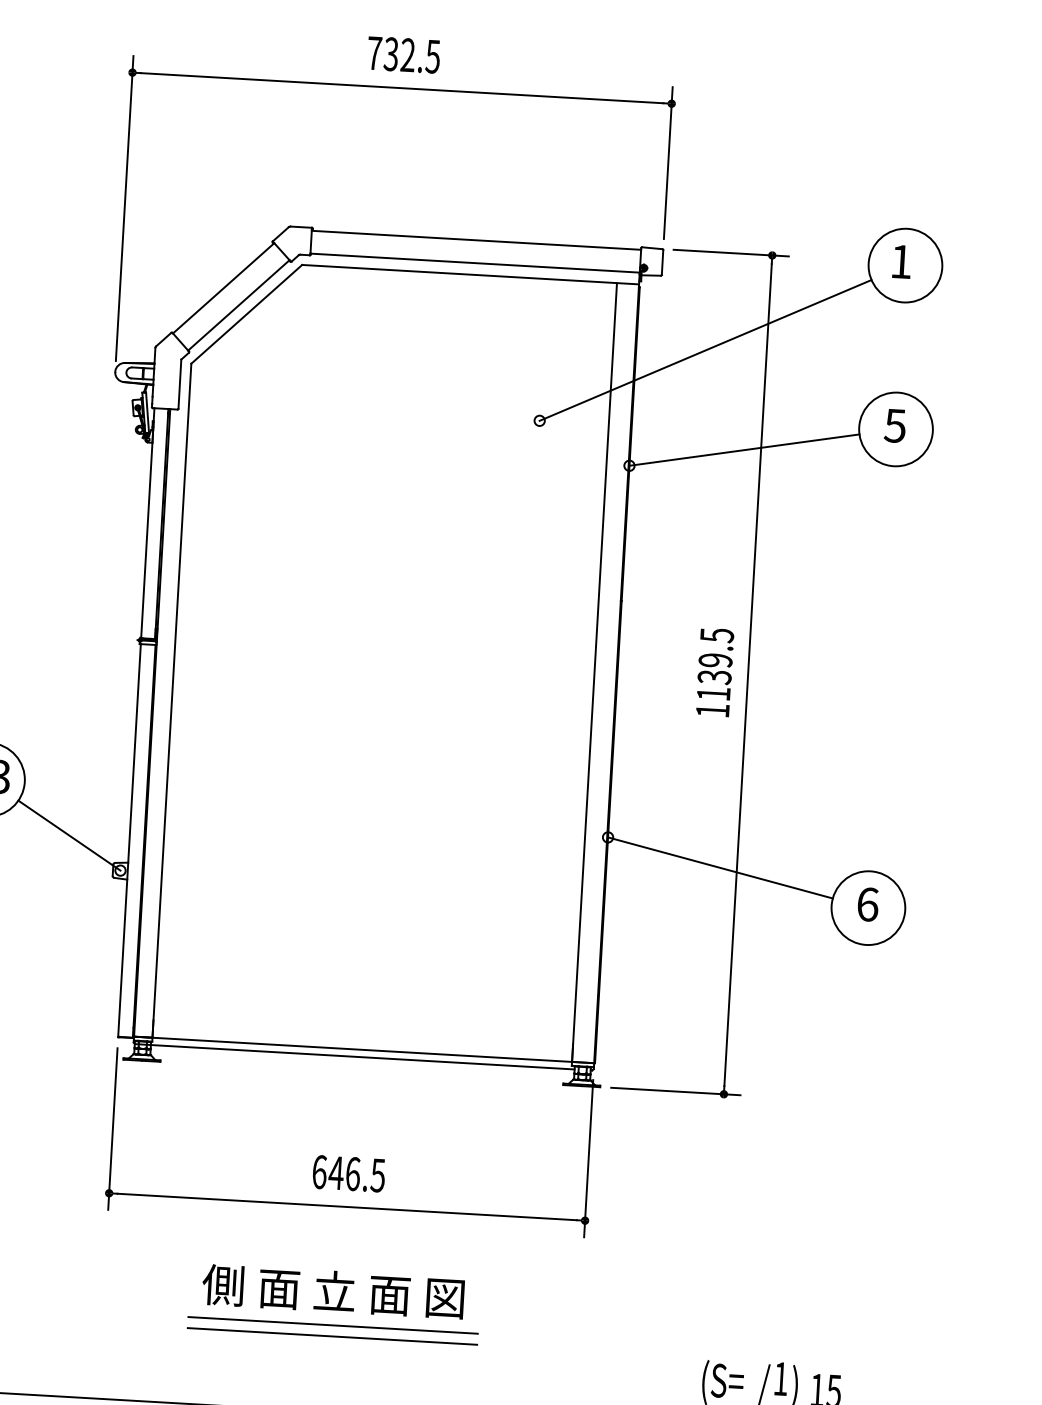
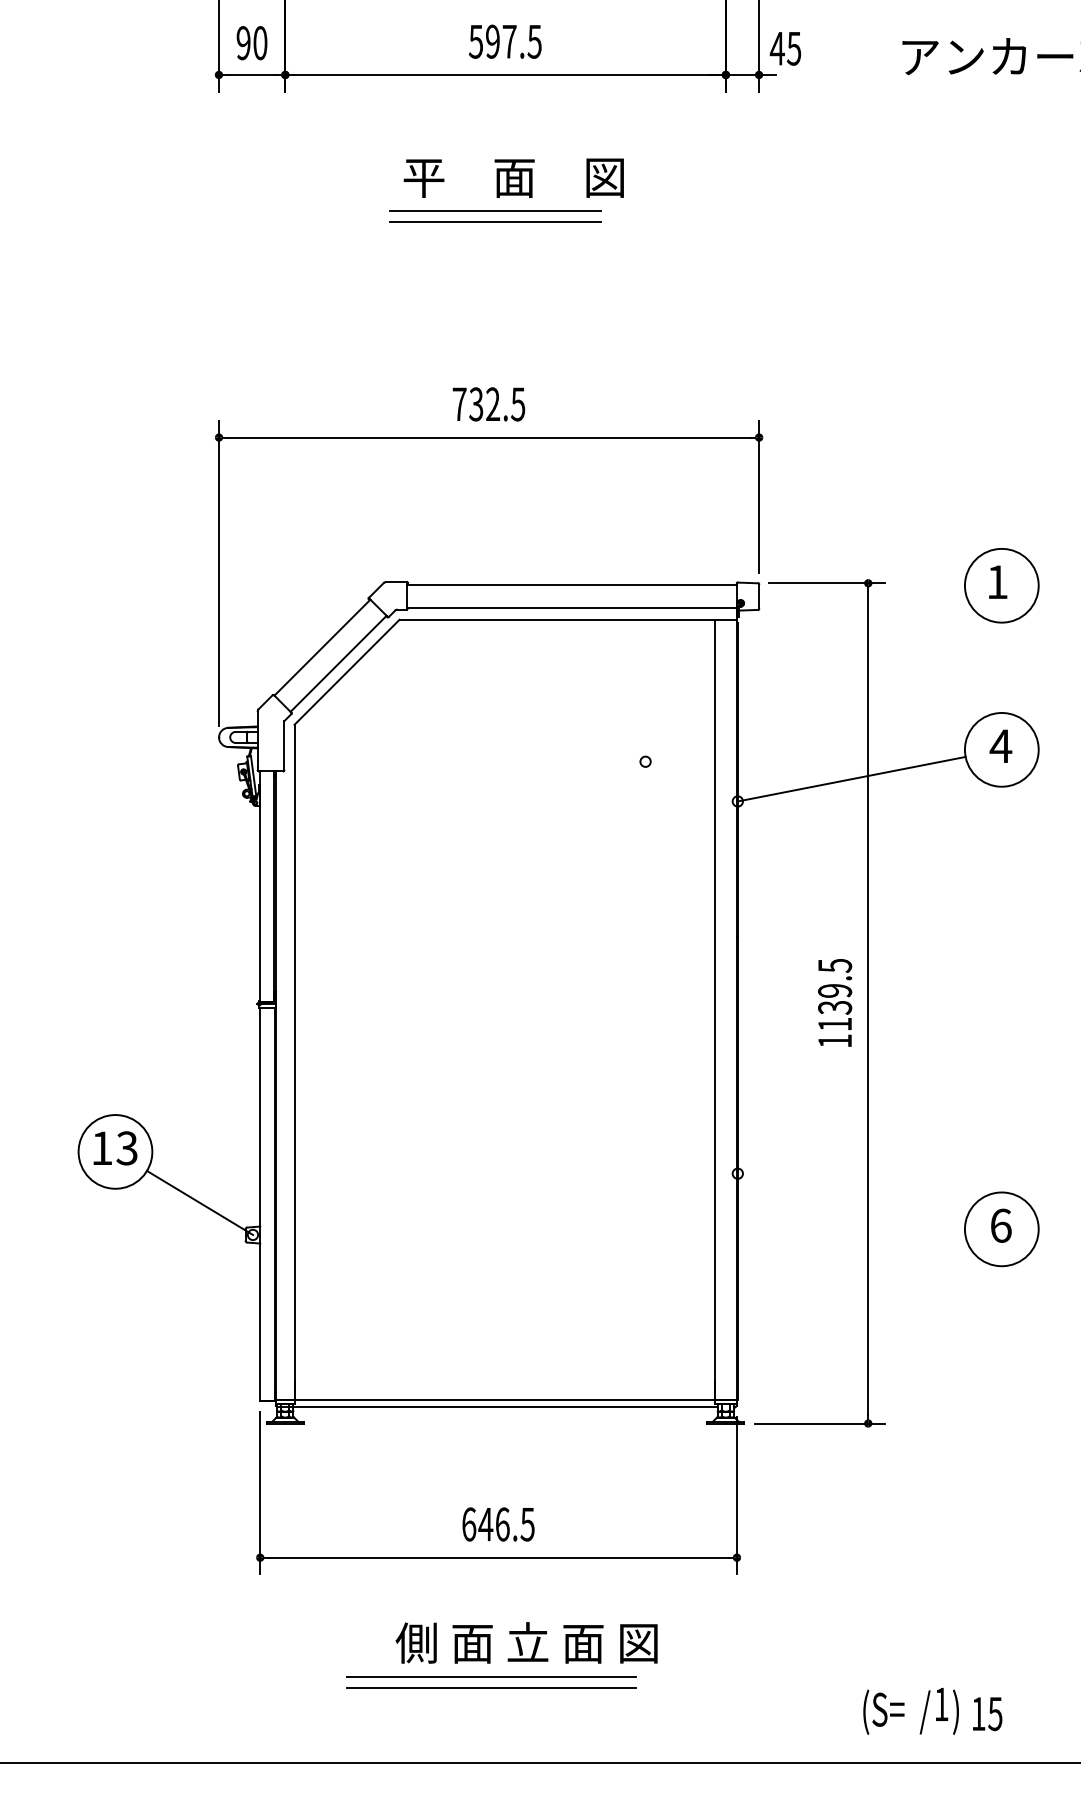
line: (704, 349) -> (806, 681), removed
text: (894, 426) -> (1000, 746), 5 -> 4
line: (720, 867) -> (851, 1197), removed
text: (333, 1291) -> (526, 1642), moved

